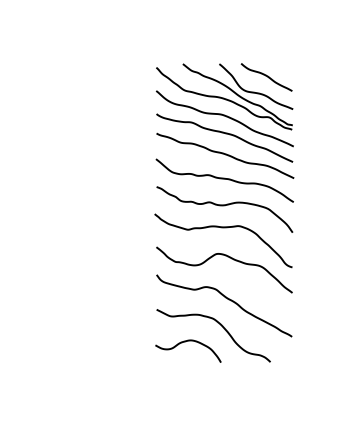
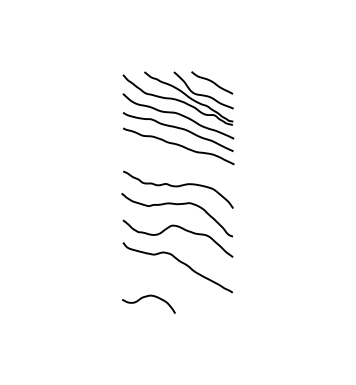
curve: (225, 179) -> (178, 165), removed
curve: (221, 326) -> (175, 284), removed

